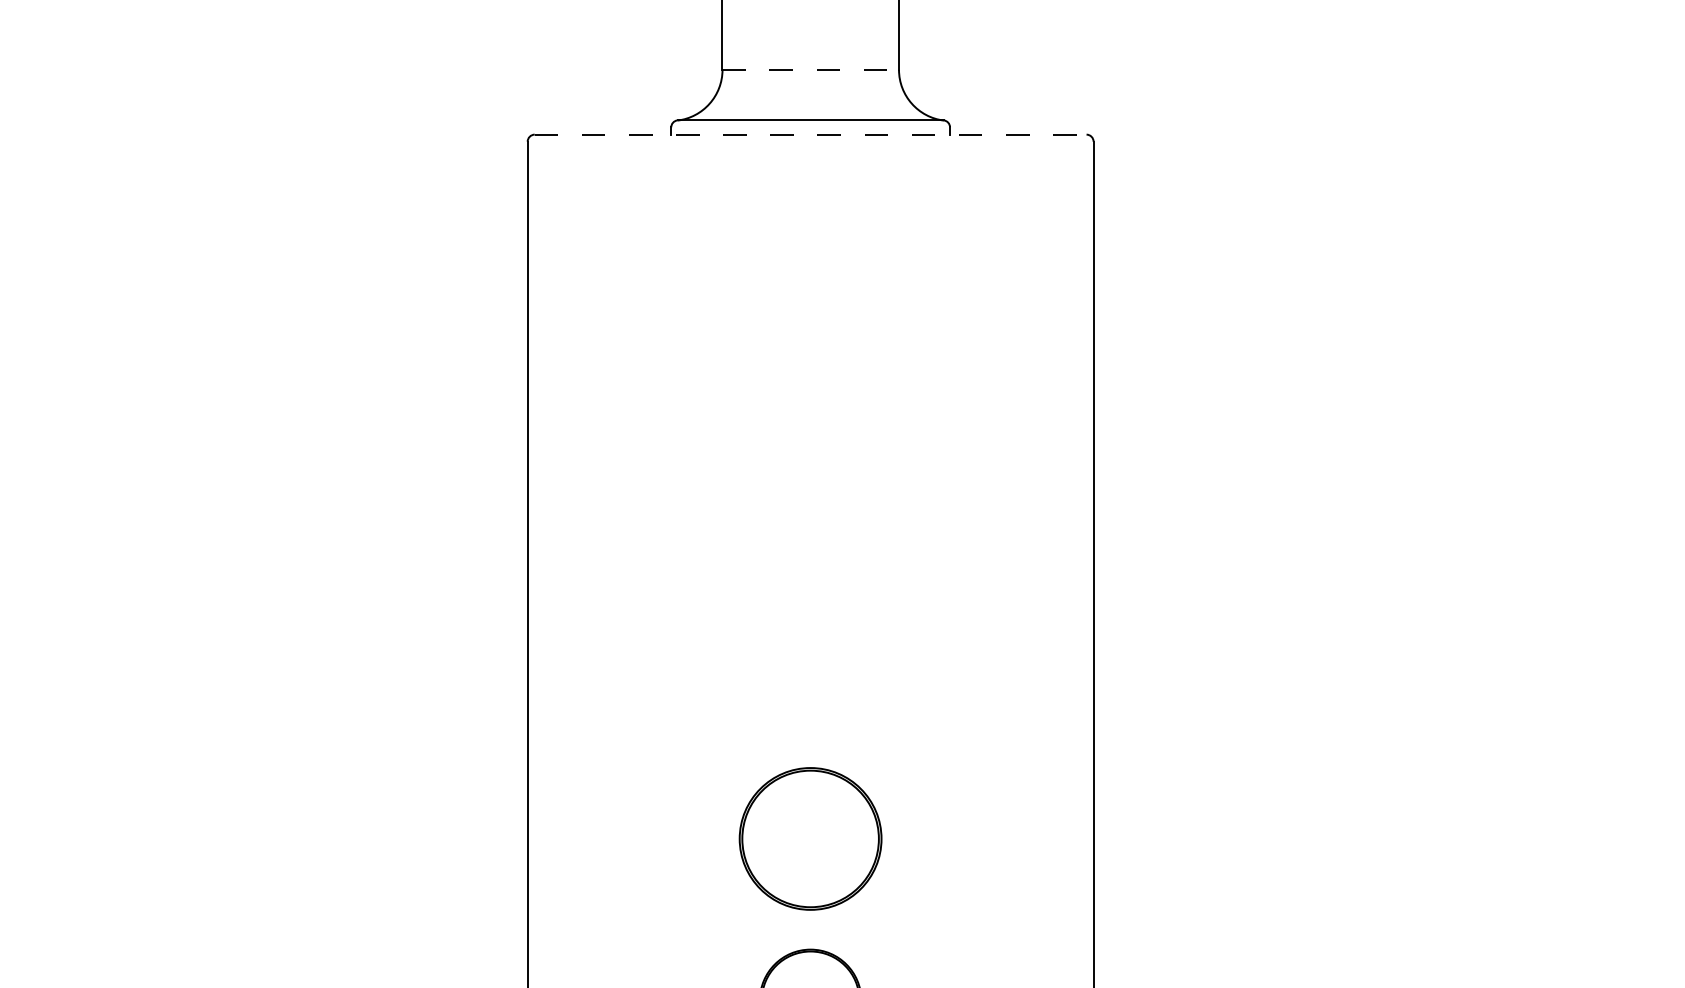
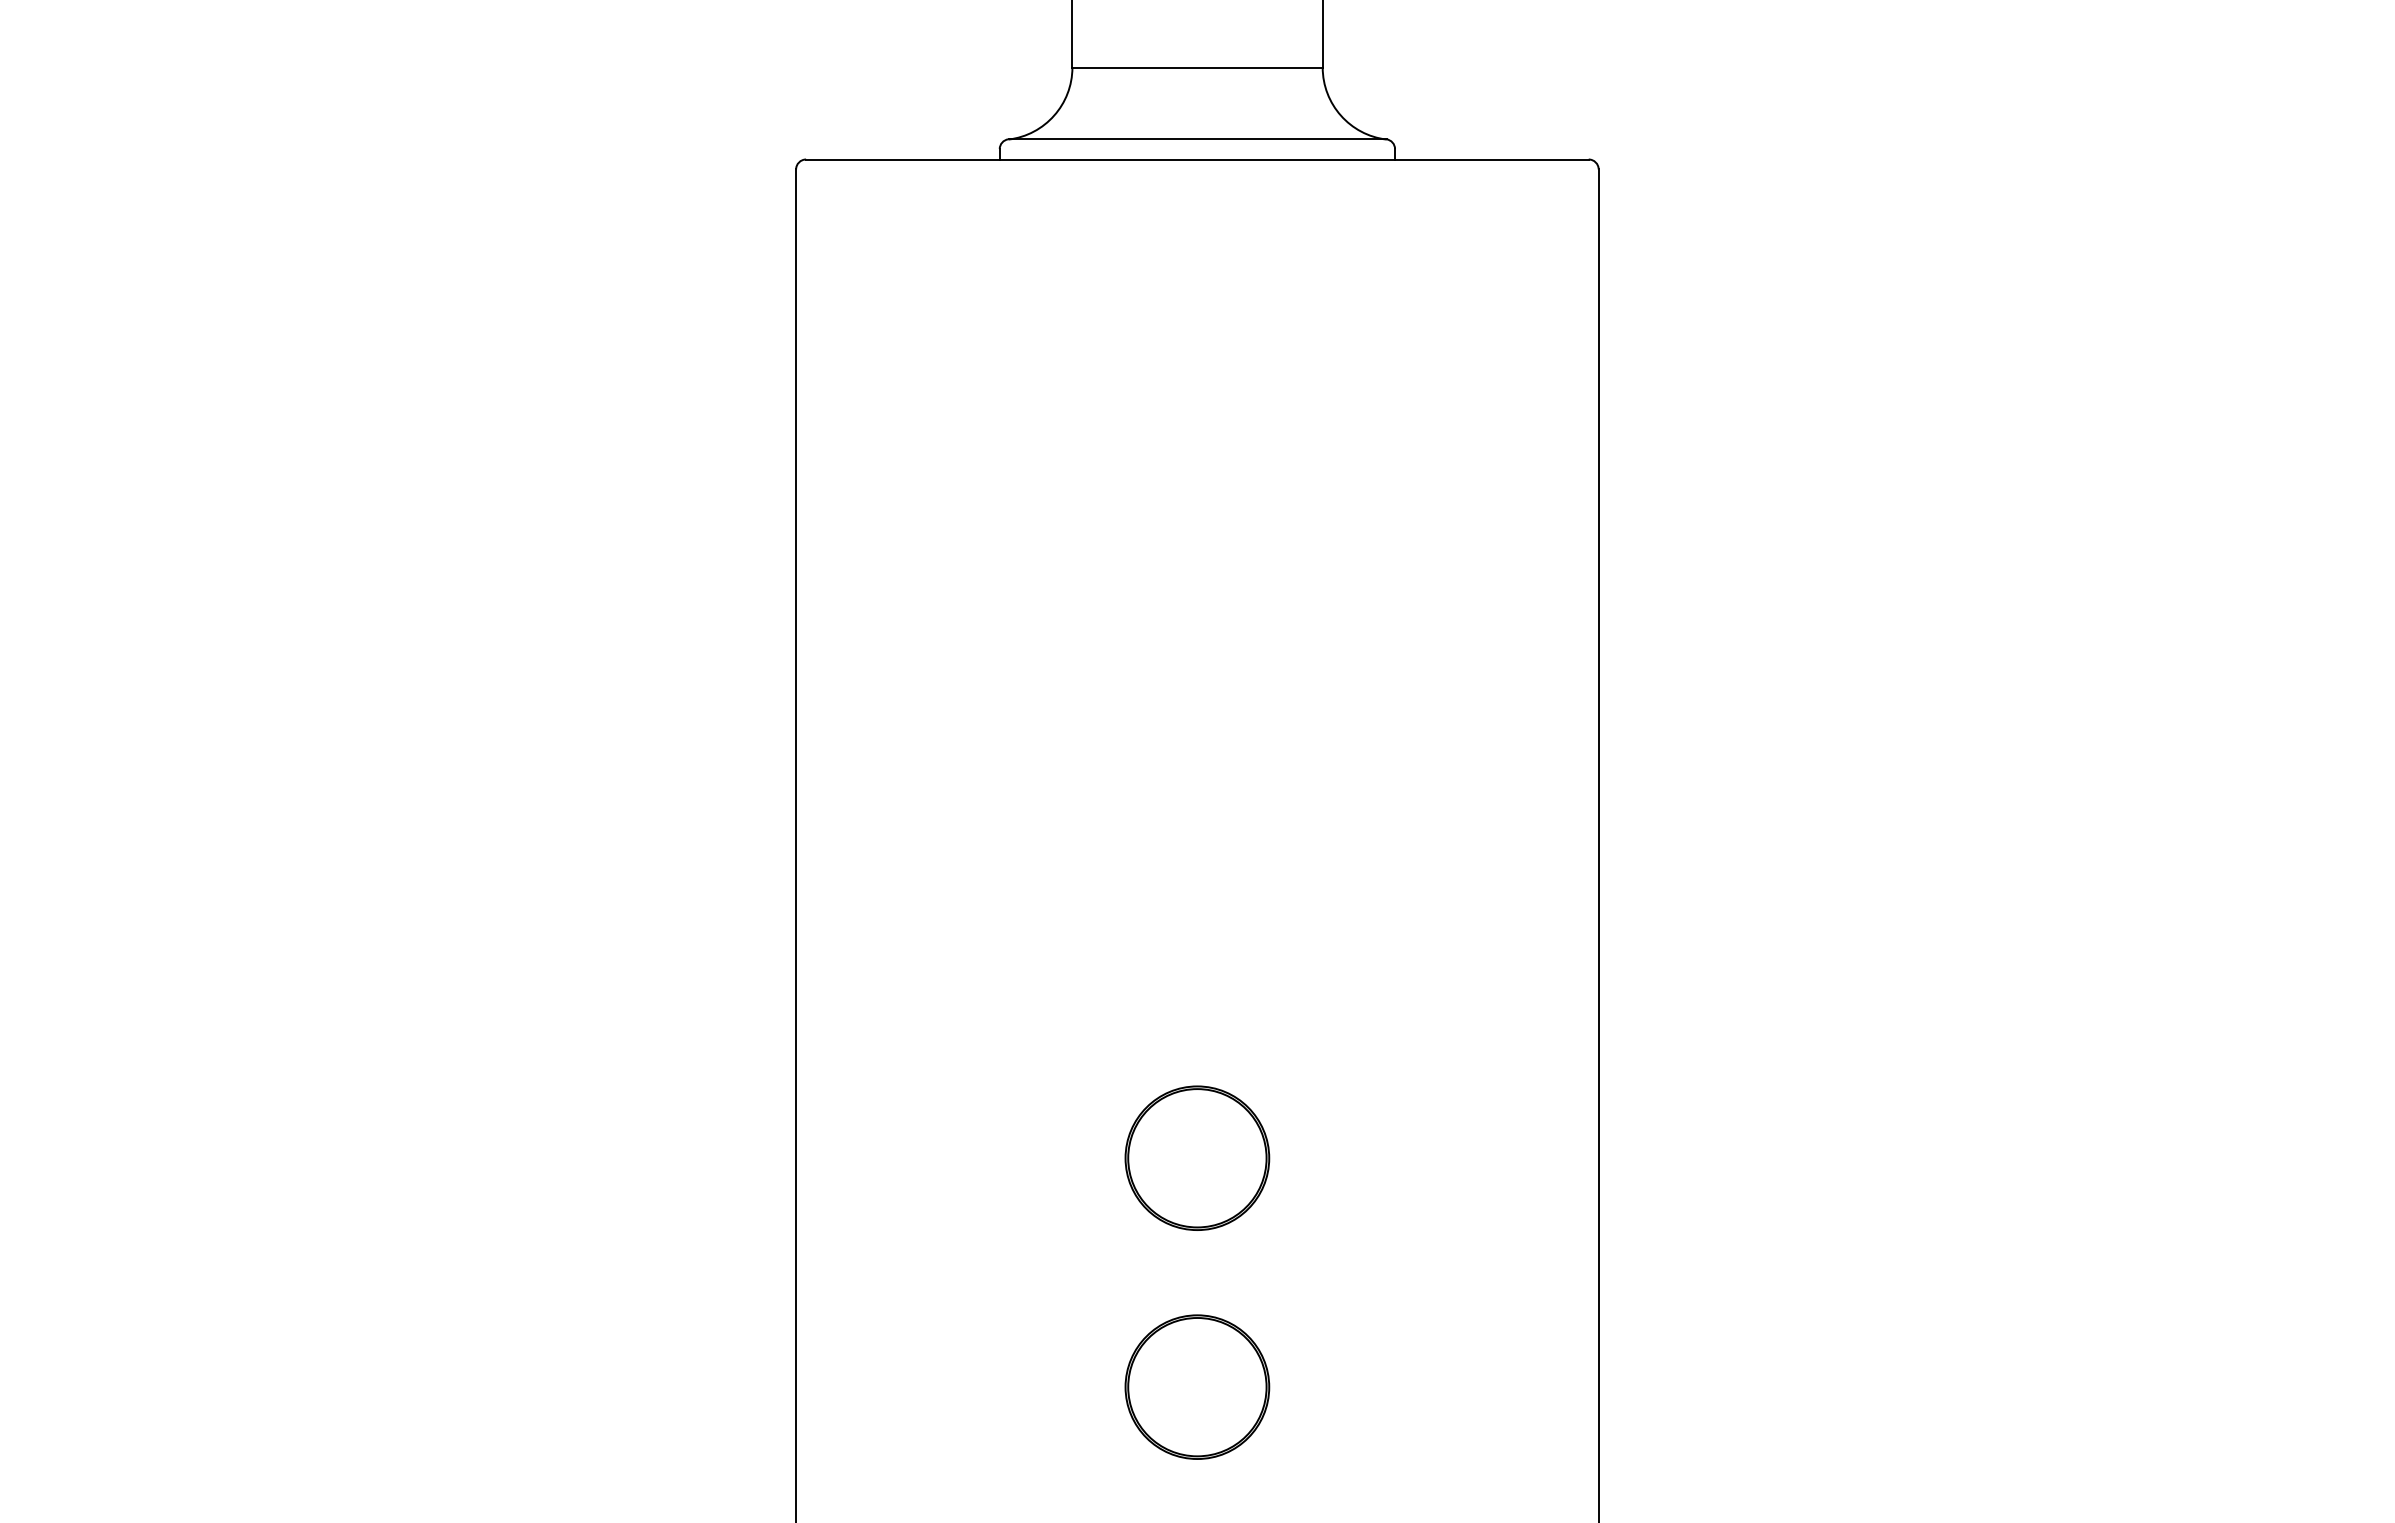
line: (810, 69) -> (1197, 67), dashed -> solid
line: (810, 134) -> (1197, 159), dashed -> solid
part: (810, 838) -> (1197, 1157), size x0.71

